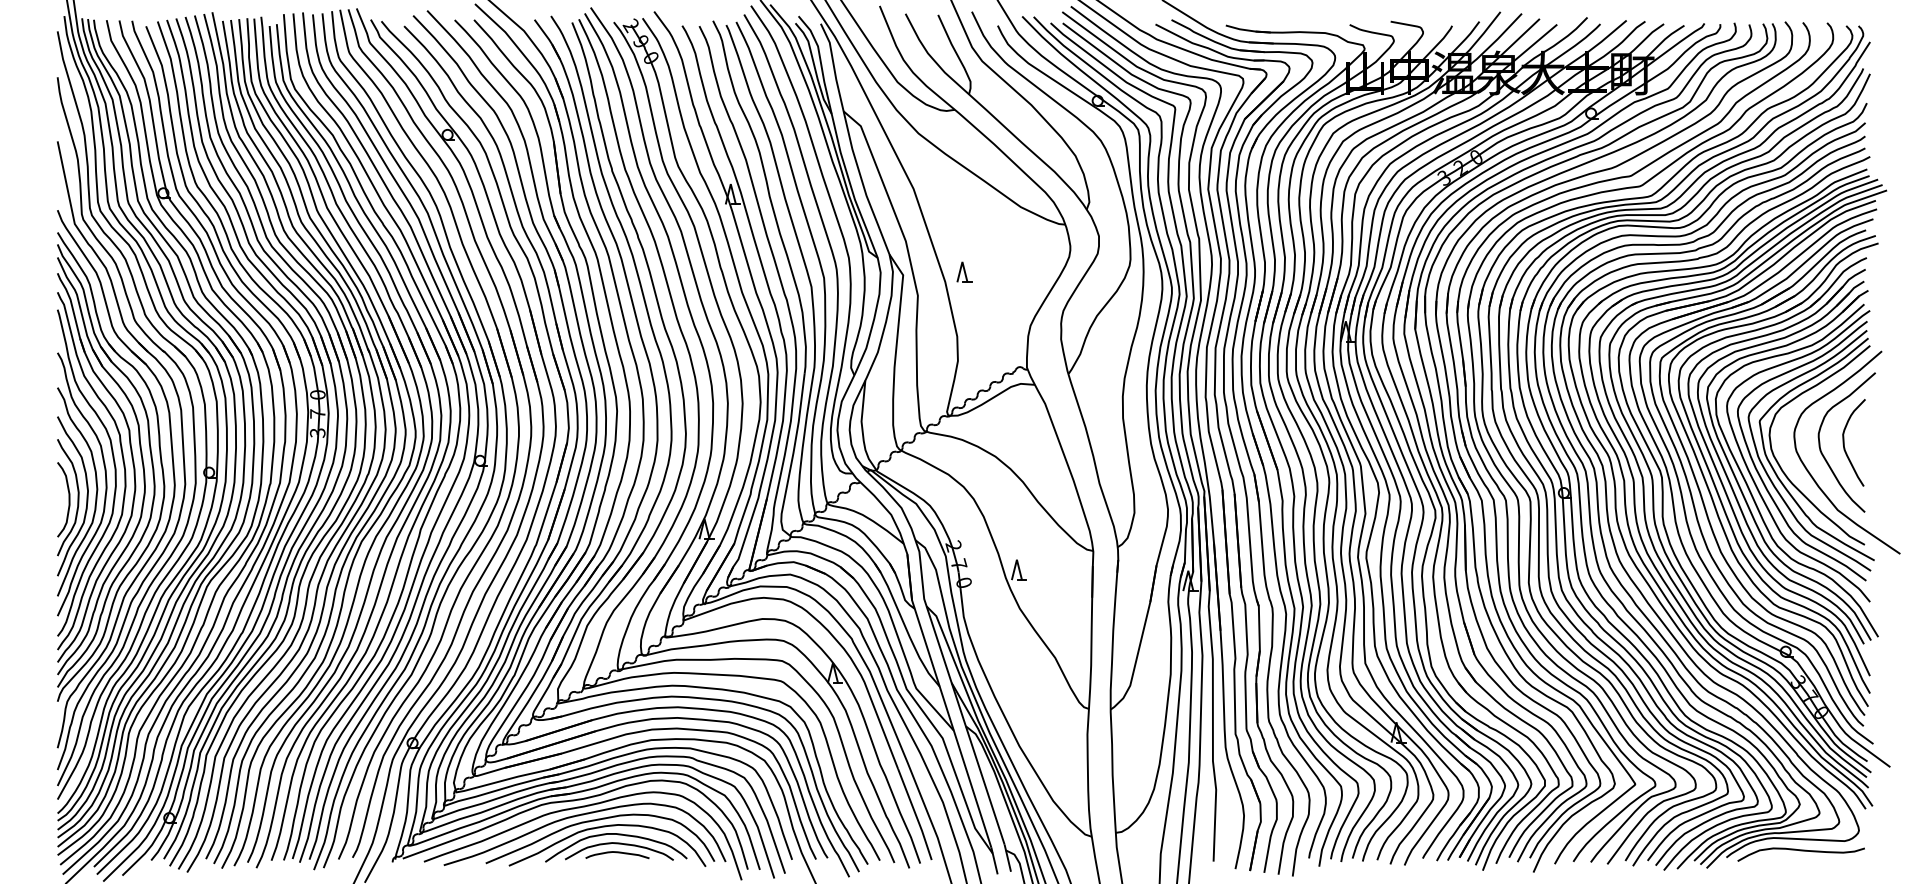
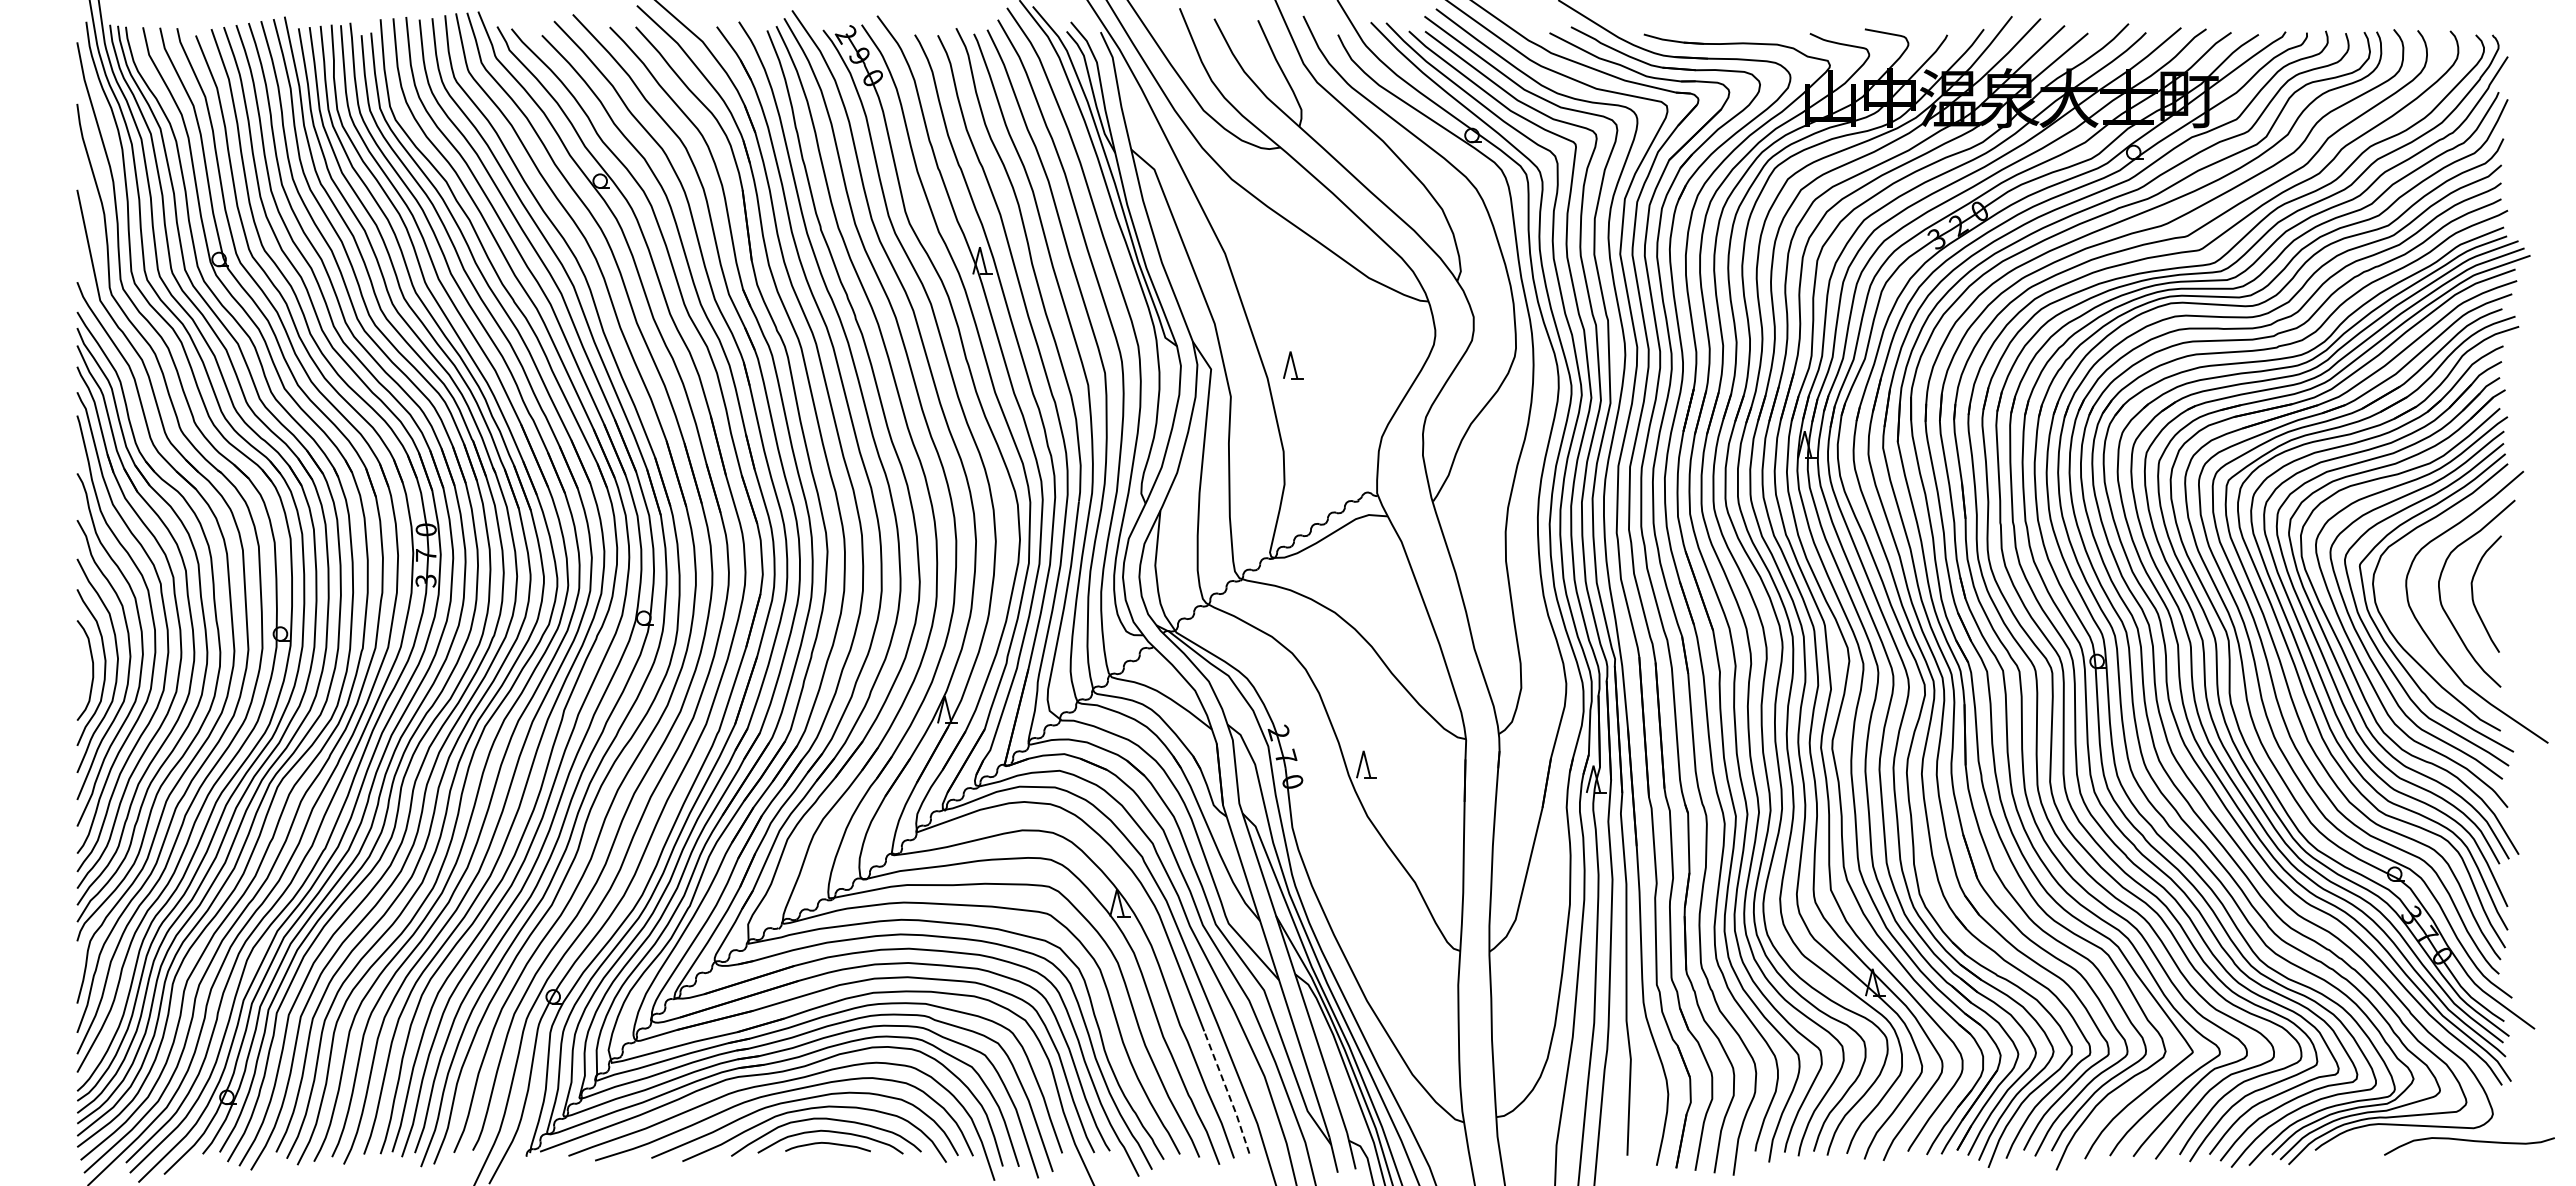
line: (916, 814) -> (1228, 1092), solid -> dashed
curve: (1801, 851) -> (2469, 1141), moved

